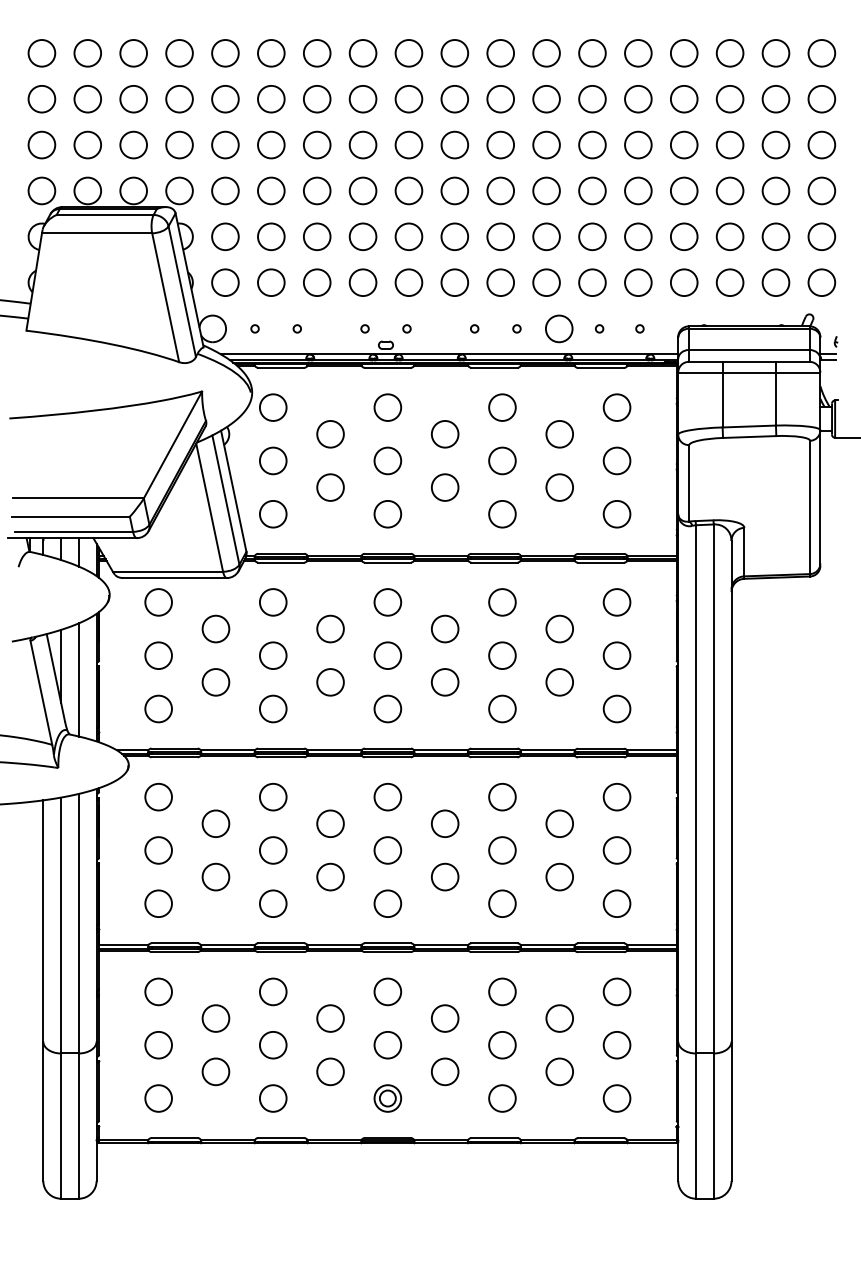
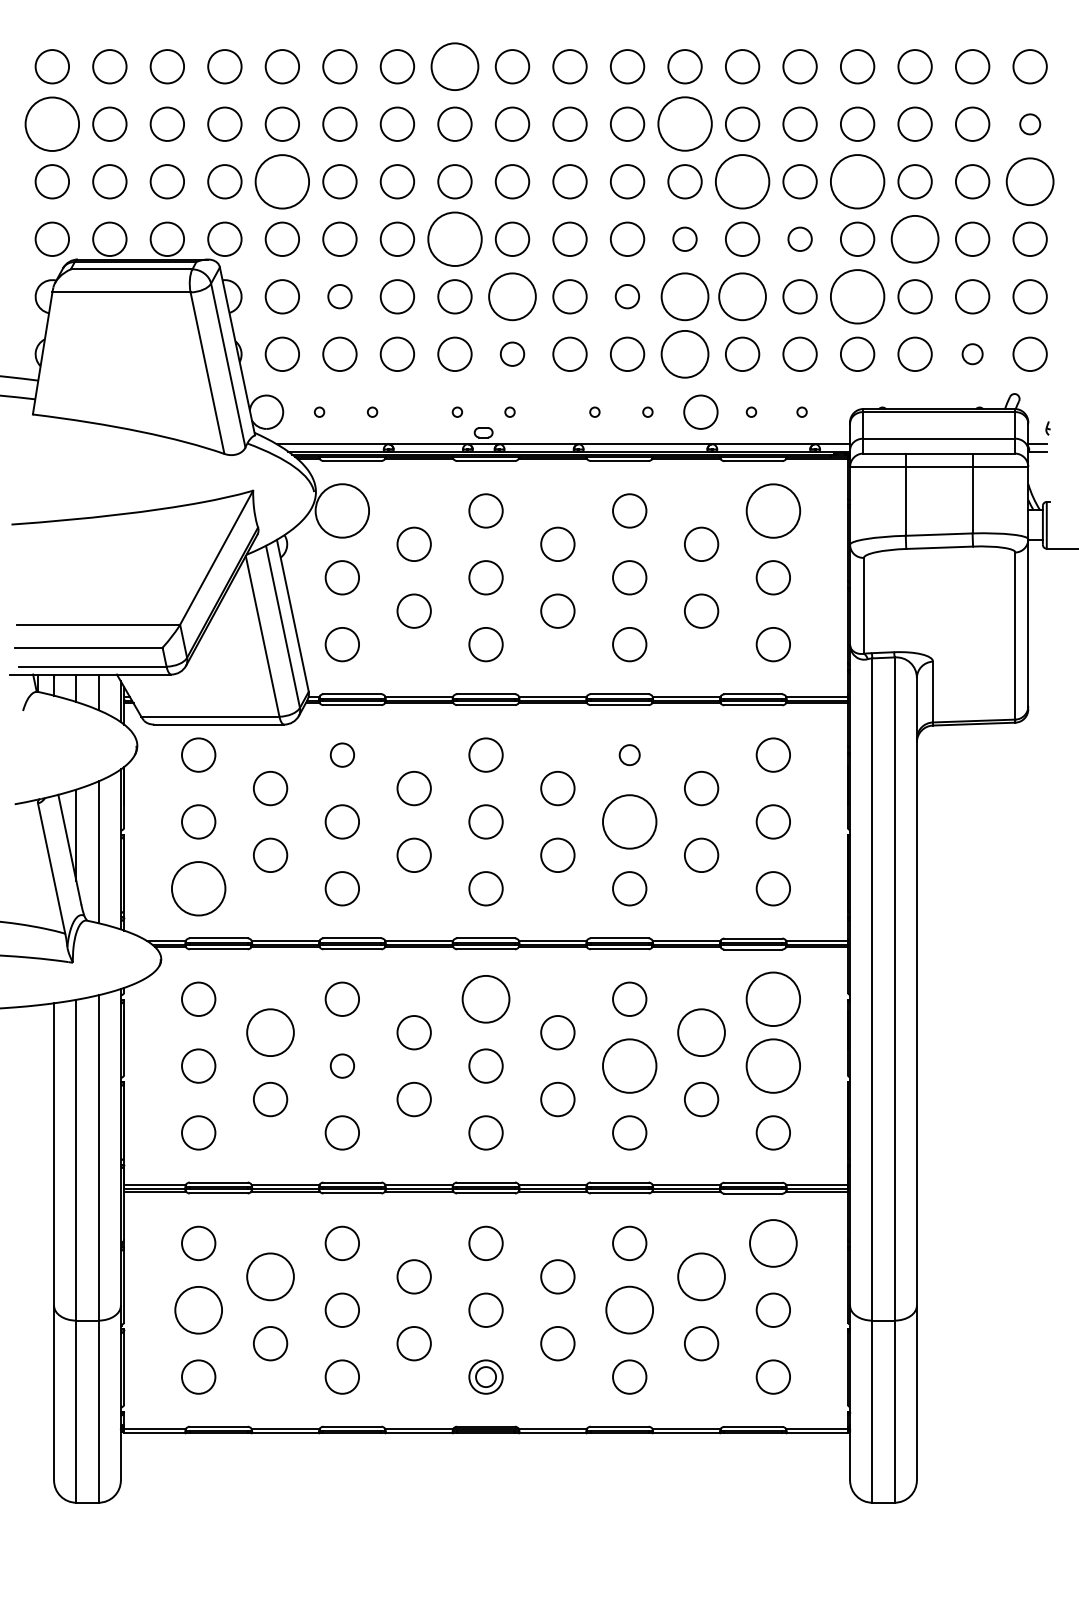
circle: (362, 53) -> (454, 66), size x1.4
circle: (41, 98) -> (51, 123), size x1.6
circle: (546, 99) -> (684, 124), size x1.6
circle: (821, 99) -> (1029, 124), size x0.6
circle: (225, 144) -> (282, 181), size x1.6
circle: (592, 144) -> (742, 181), size x1.6
circle: (683, 144) -> (856, 181), size x1.6
circle: (821, 144) -> (1029, 181), size x1.4
circle: (362, 190) -> (454, 238), size x1.6
circle: (546, 190) -> (684, 238), size x0.7
circle: (638, 190) -> (800, 238), size x0.7
circle: (729, 190) -> (914, 238), size x1.4
circle: (271, 236) -> (340, 296), size x0.7
circle: (408, 236) -> (511, 296), size x1.4
circle: (500, 236) -> (627, 296), size x0.7
circle: (546, 236) -> (684, 296), size x1.4
circle: (592, 236) -> (742, 296), size x1.4
circle: (683, 236) -> (856, 296), size x1.6
circle: (408, 282) -> (511, 354), size x0.7
circle: (546, 282) -> (684, 354), size x1.4
circle: (775, 282) -> (972, 354), size x0.6
circle: (272, 407) -> (341, 510), size x1.6
circle: (616, 407) -> (772, 510), size x1.6
circle: (273, 602) -> (342, 755), size x0.7
circle: (502, 602) -> (629, 755), size x0.6
circle: (502, 655) -> (629, 821), size x1.6
circle: (158, 708) -> (198, 888), size x1.6
circle: (387, 796) -> (485, 998), size x1.4
circle: (616, 796) -> (772, 998), size x1.6
circle: (215, 823) -> (269, 1032), size x1.4
circle: (559, 823) -> (701, 1032), size x1.4
circle: (273, 850) -> (342, 1066), size x0.7
circle: (502, 850) -> (629, 1066), size x1.6
circle: (616, 850) -> (772, 1066), size x1.6
circle: (616, 991) -> (772, 1242), size x1.4
circle: (215, 1018) -> (269, 1276), size x1.4
circle: (559, 1018) -> (701, 1276), size x1.4
circle: (158, 1044) -> (198, 1309), size x1.4
circle: (502, 1045) -> (629, 1310), size x1.4

